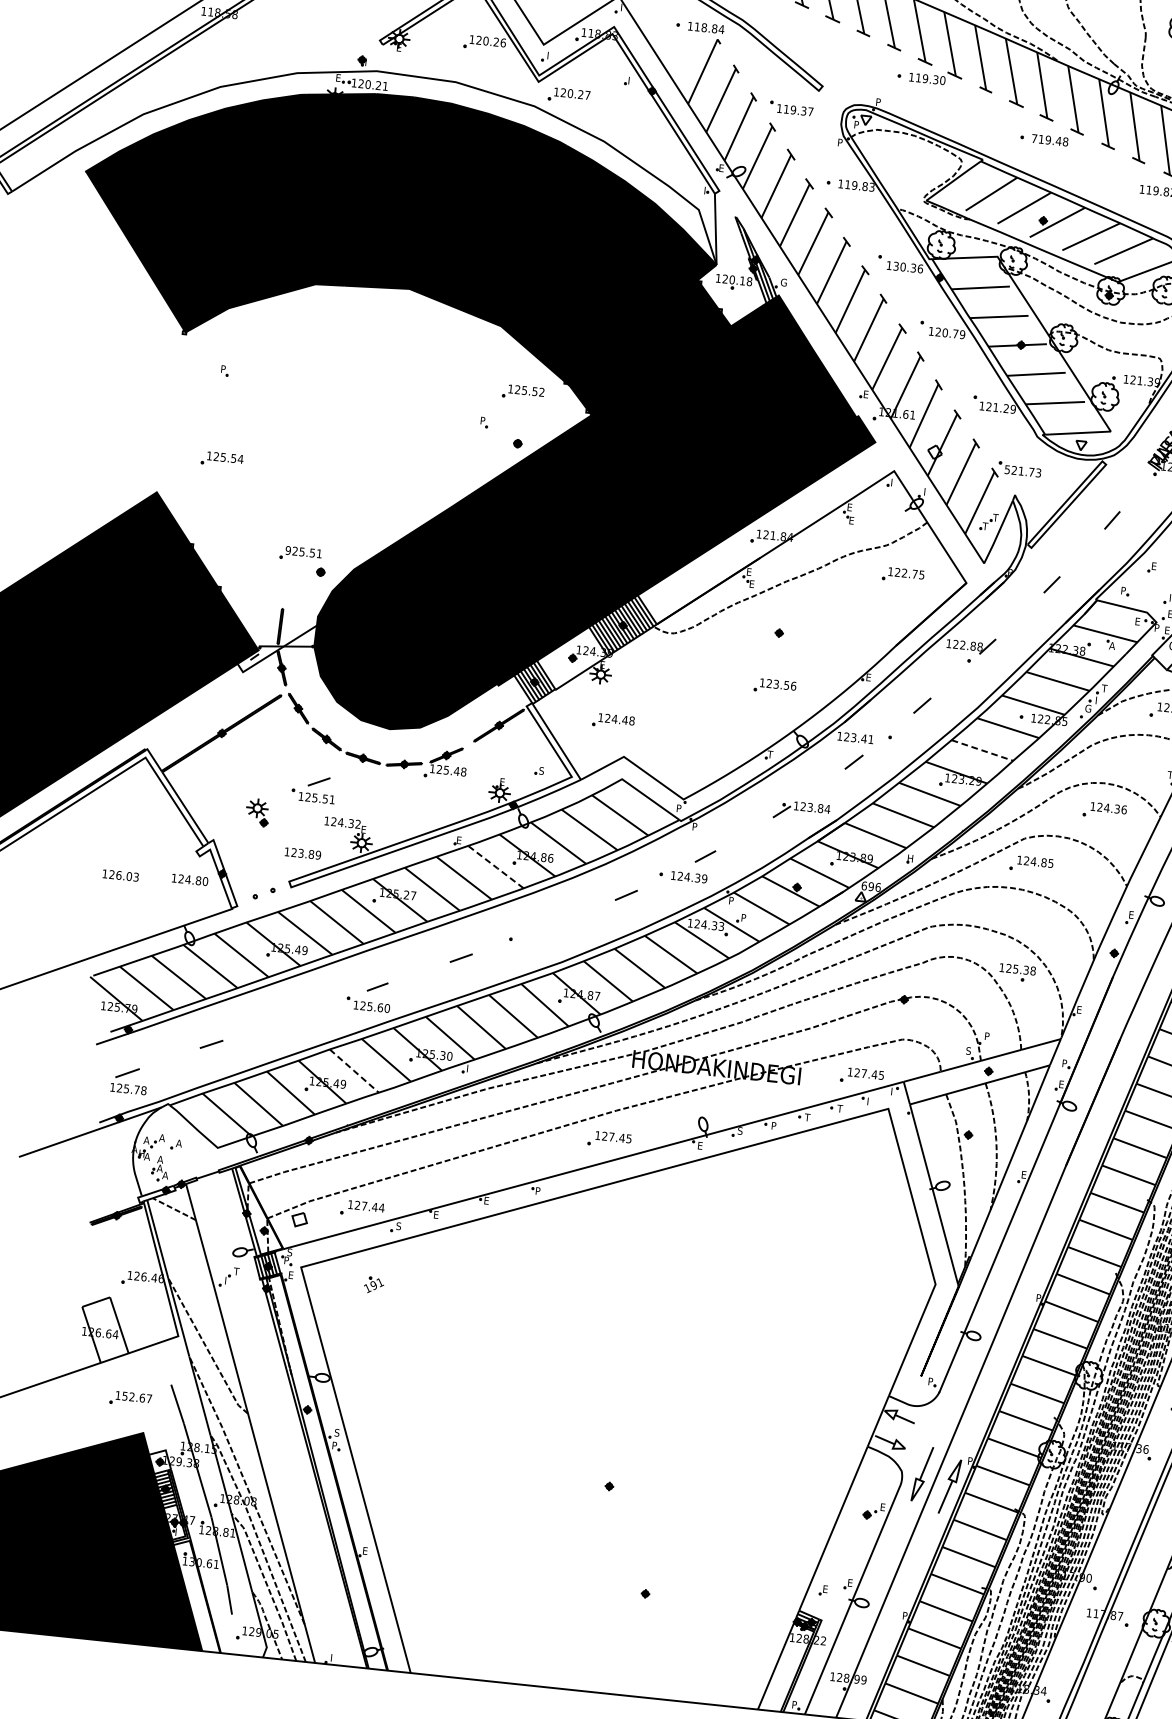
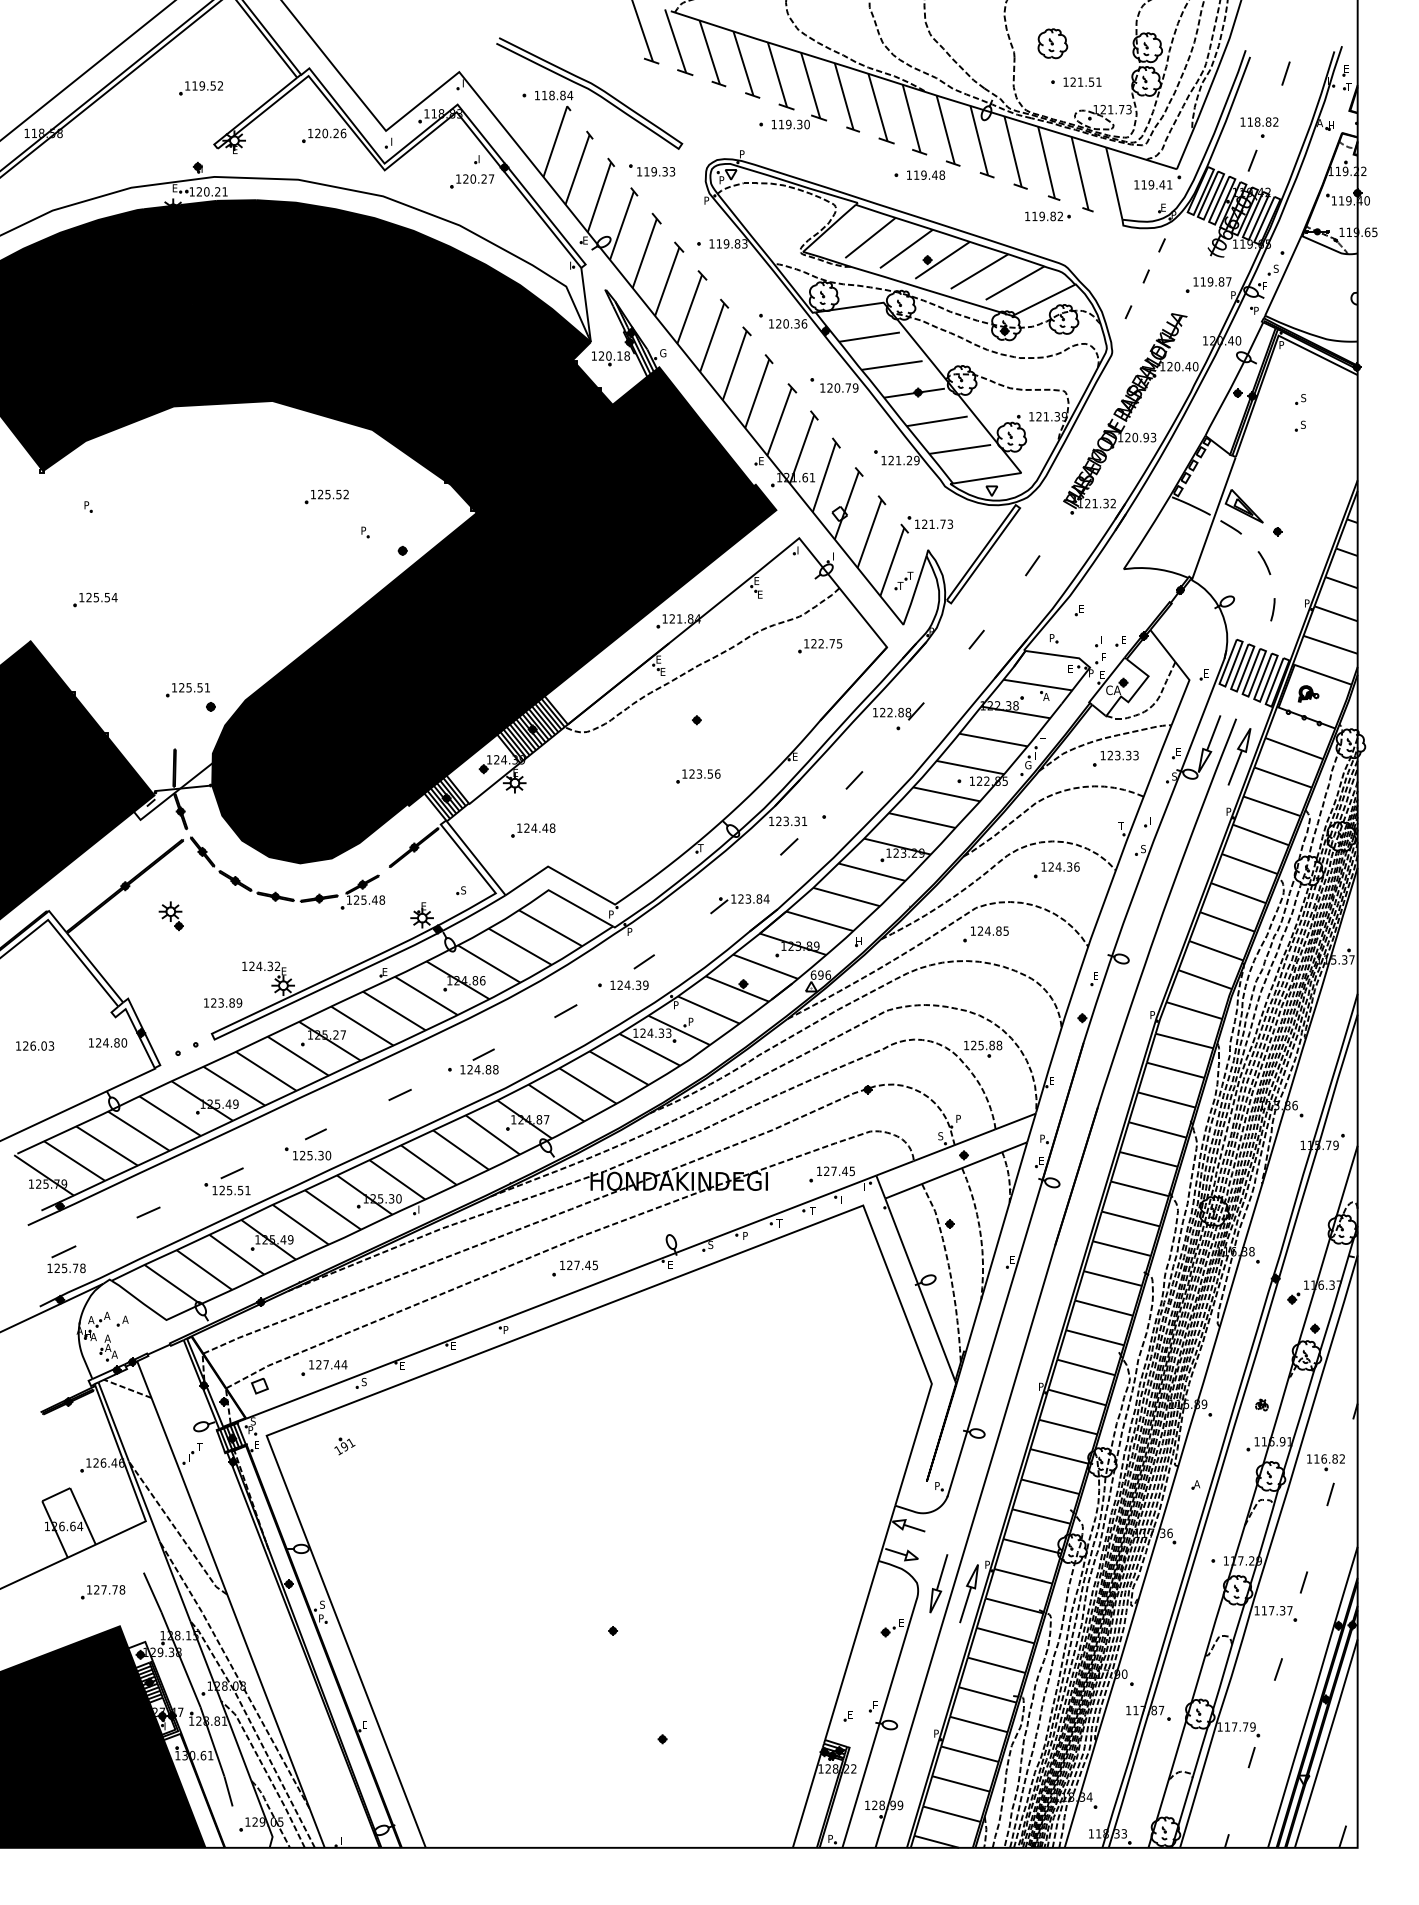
part: (569, 95) -> (472, 181), moved
text: (810, 111) -> (672, 171), 119.37 -> 119.33
text: (1033, 137) -> (908, 174), 719.48 -> 119.48
text: (895, 265) -> (778, 323), 130.36 -> 120.36
part: (523, 392) -> (326, 496), moved
text: (1007, 469) -> (917, 524), 521.73 -> 121.73
text: (288, 550) -> (174, 687), 925.51 -> 125.51
text: (864, 738) -> (797, 821), 123.41 -> 123.31
line: (982, 750) -> (922, 820), dashed -> solid
part: (313, 789) -> (227, 1181), moved
part: (256, 812) -> (170, 916), moved
line: (496, 866) -> (426, 995), dashed -> solid
part: (539, 934) -> (479, 1061), added
text: (1025, 970) -> (991, 1045), 125.38 -> 125.88
text: (379, 1007) -> (320, 1155), 125.60 -> 125.30
line: (354, 1070) -> (300, 1224), dashed -> solid
text: (137, 1397) -> (109, 1589), 152.67 -> 127.78

